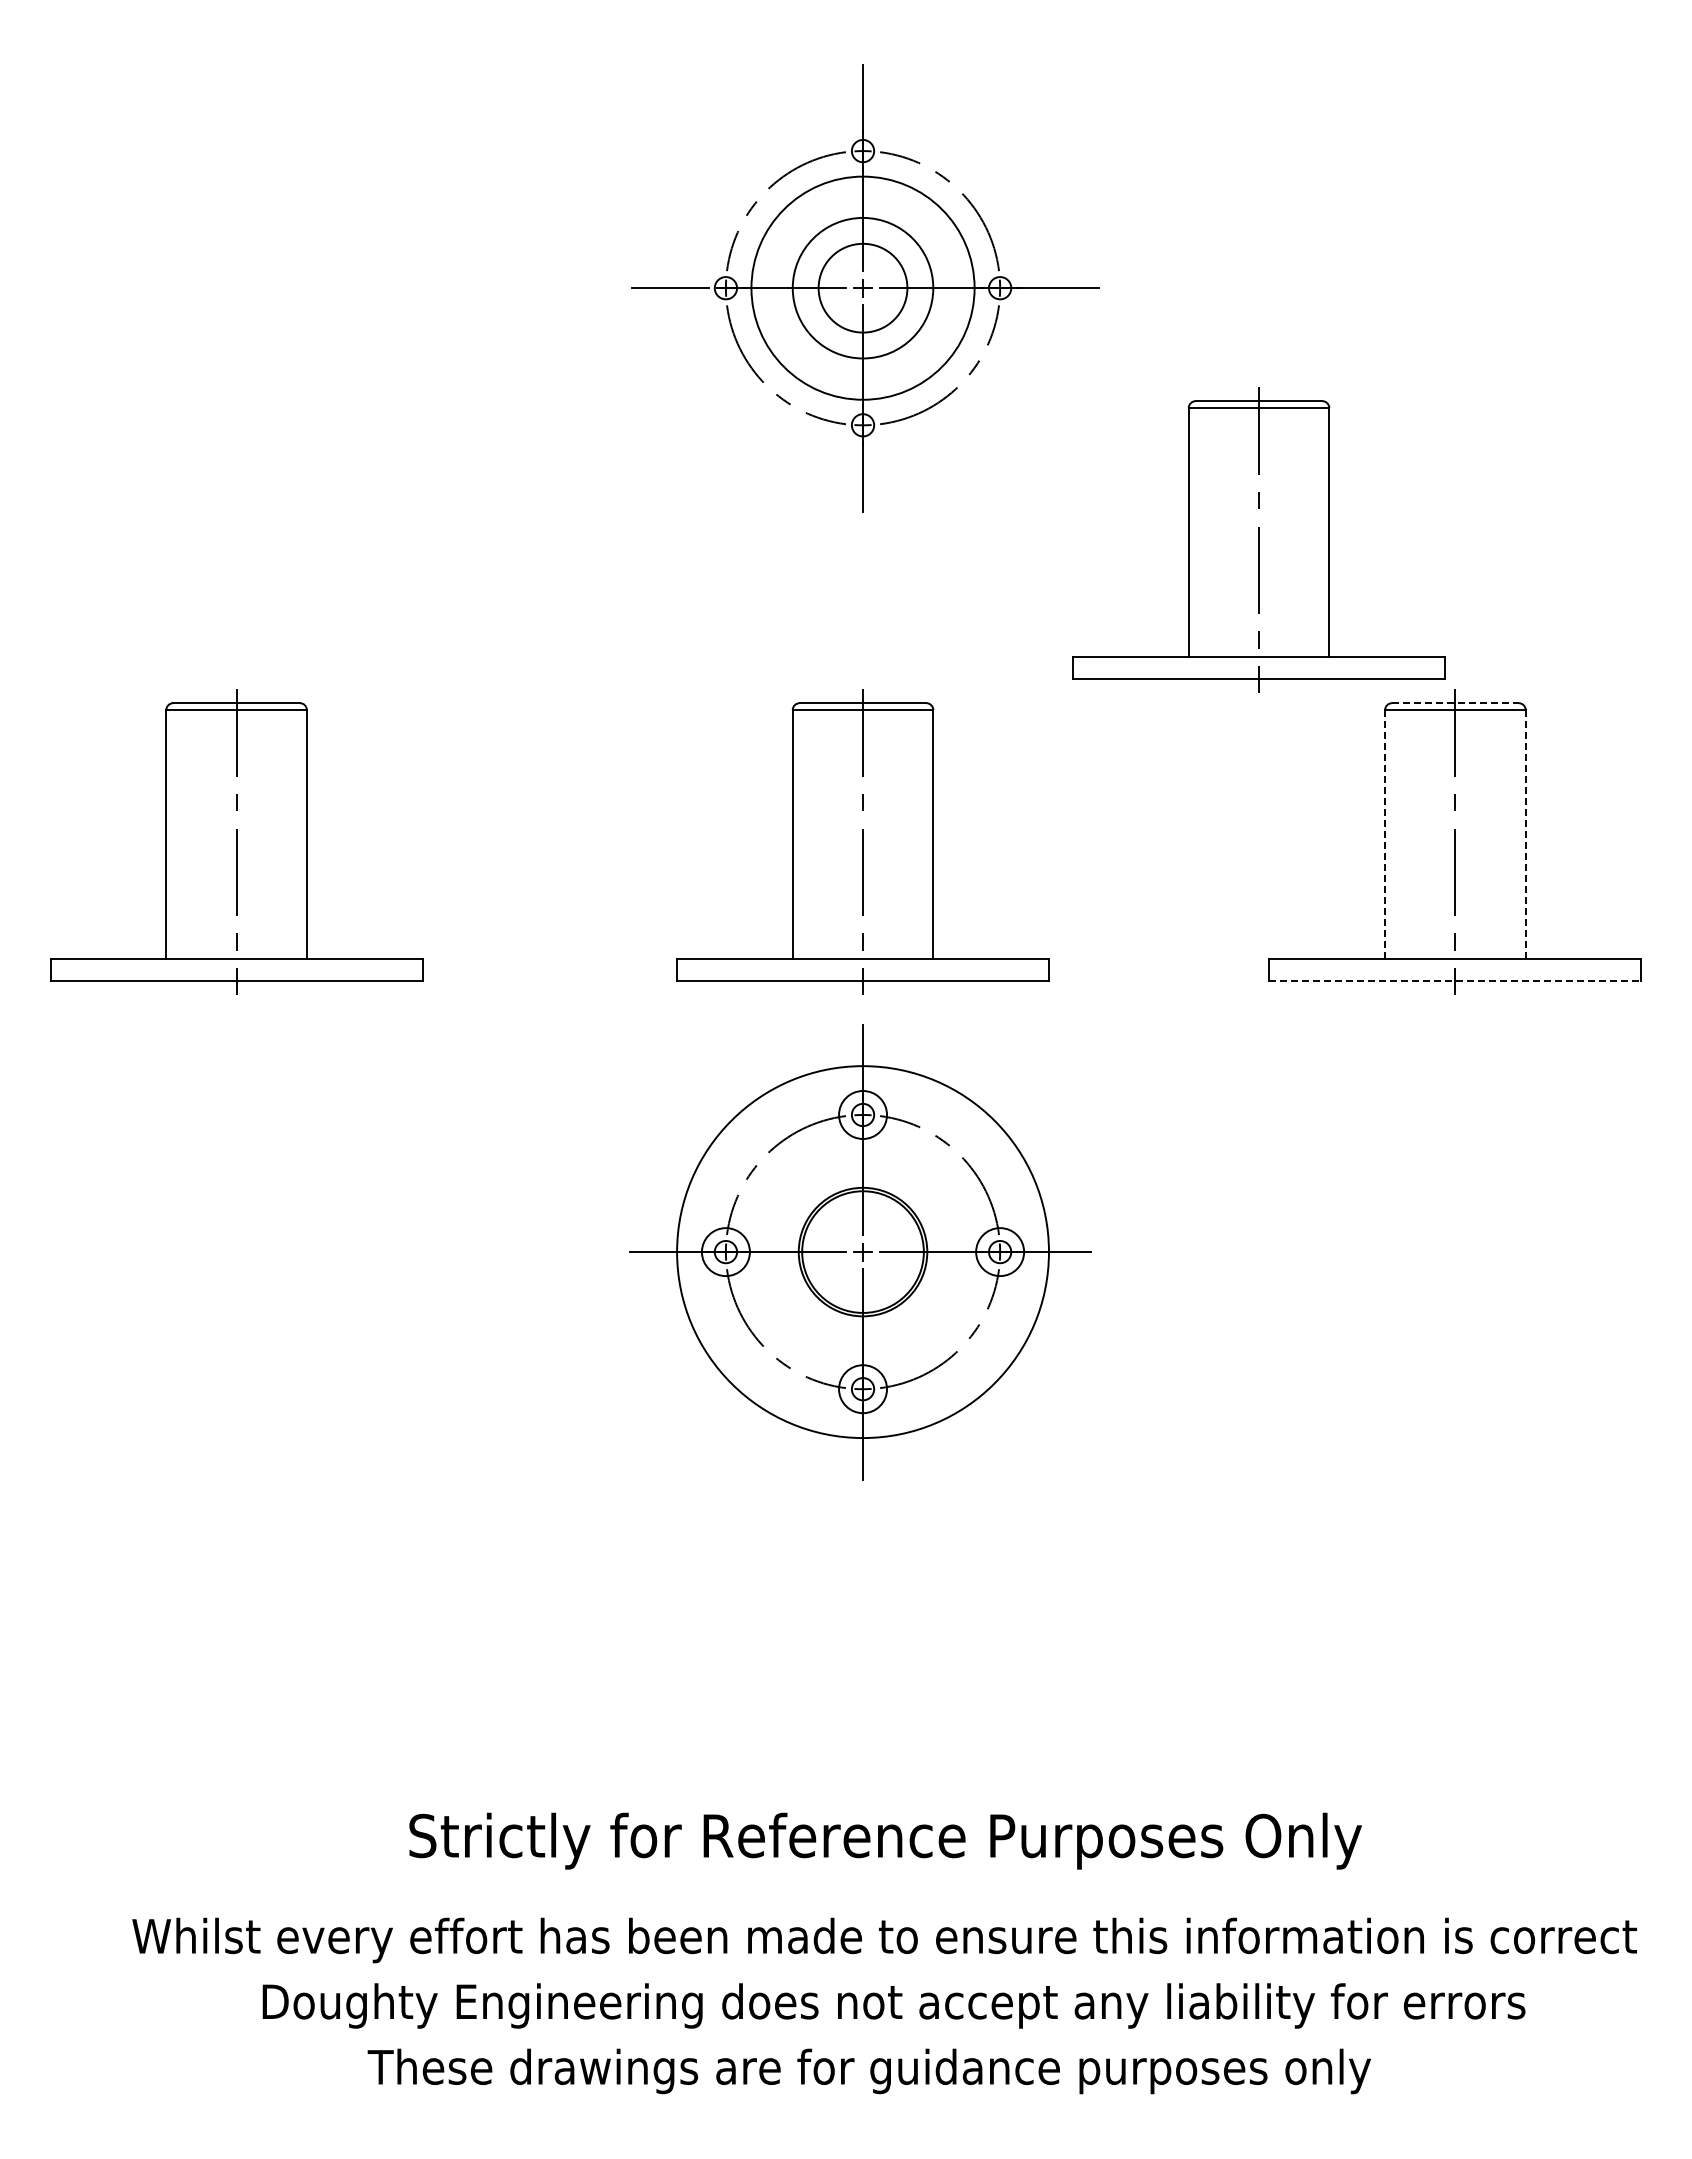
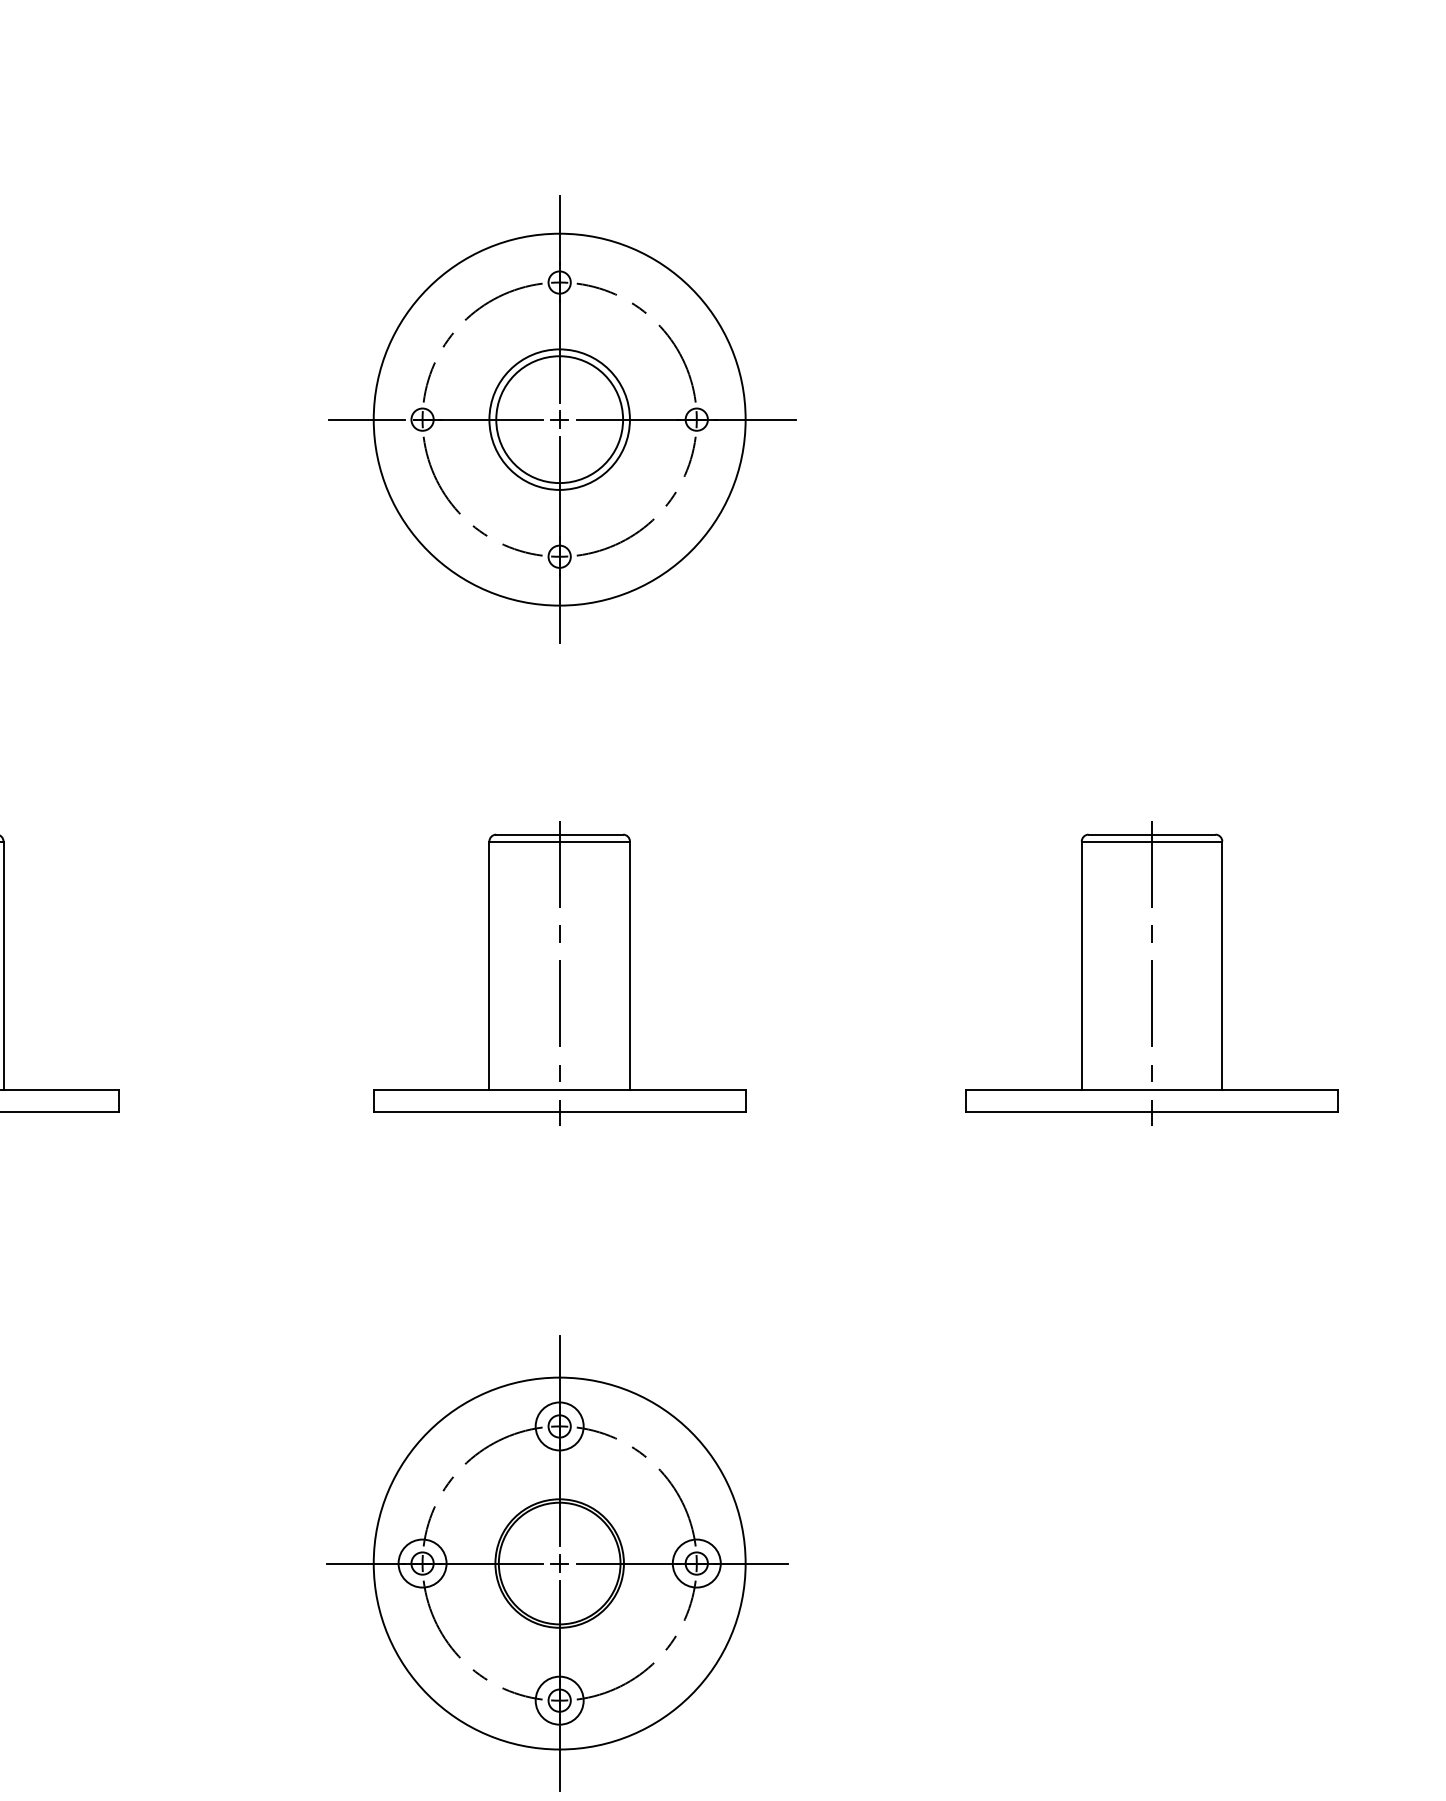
circle: (862, 287) -> (559, 418), size x1.43
circle: (862, 288) -> (559, 419), size x1.67
part: (1258, 539) -> (955, 670), removed
line: (1455, 703) -> (1152, 834), dashed -> solid
line: (1525, 833) -> (1222, 964), dashed -> solid
line: (1385, 834) -> (1082, 965), dashed -> solid
line: (1455, 980) -> (1152, 1111), dashed -> solid
part: (860, 1252) -> (557, 1563), moved

